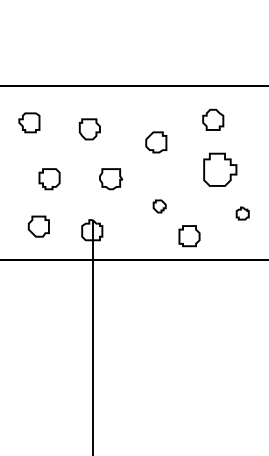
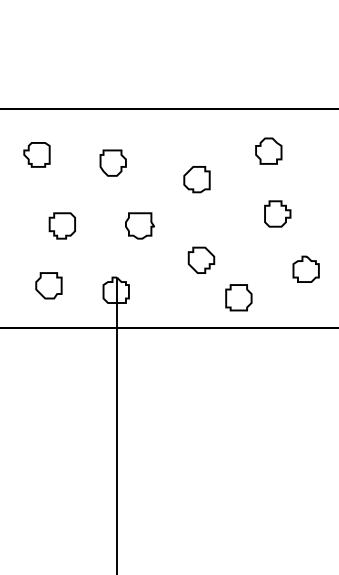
part: (220, 169) -> (277, 213), size x0.62
part: (159, 206) -> (201, 260), size x1.67
part: (242, 213) -> (305, 269), size x1.67

